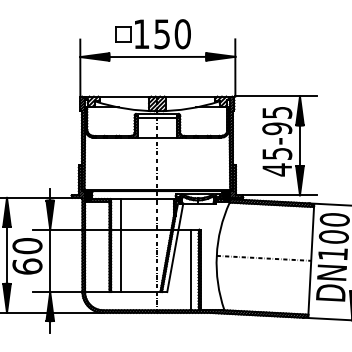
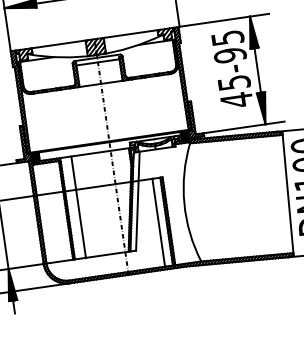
line: (263, 257) -> (235, 197), removed

